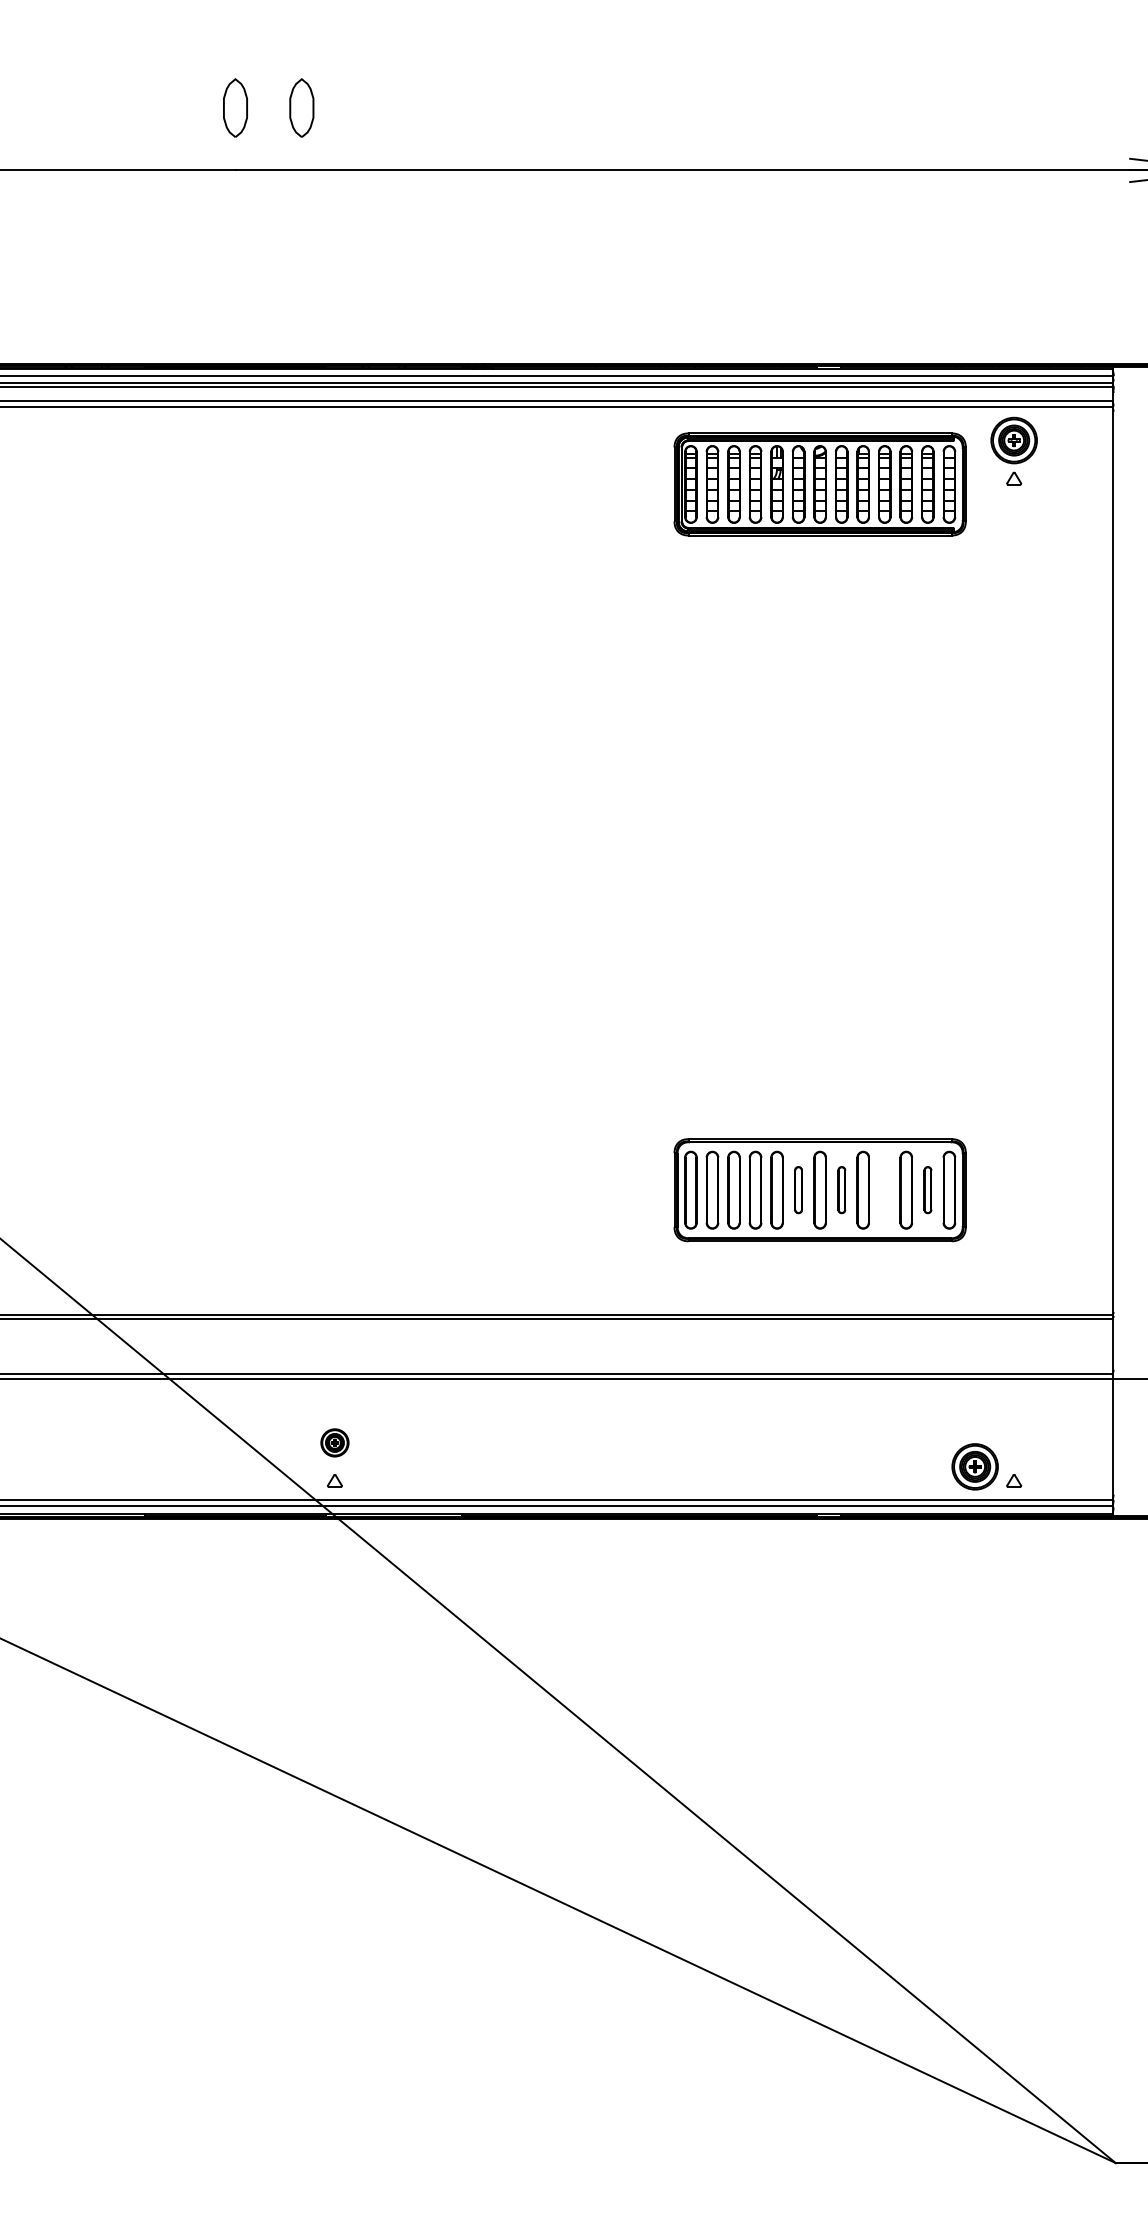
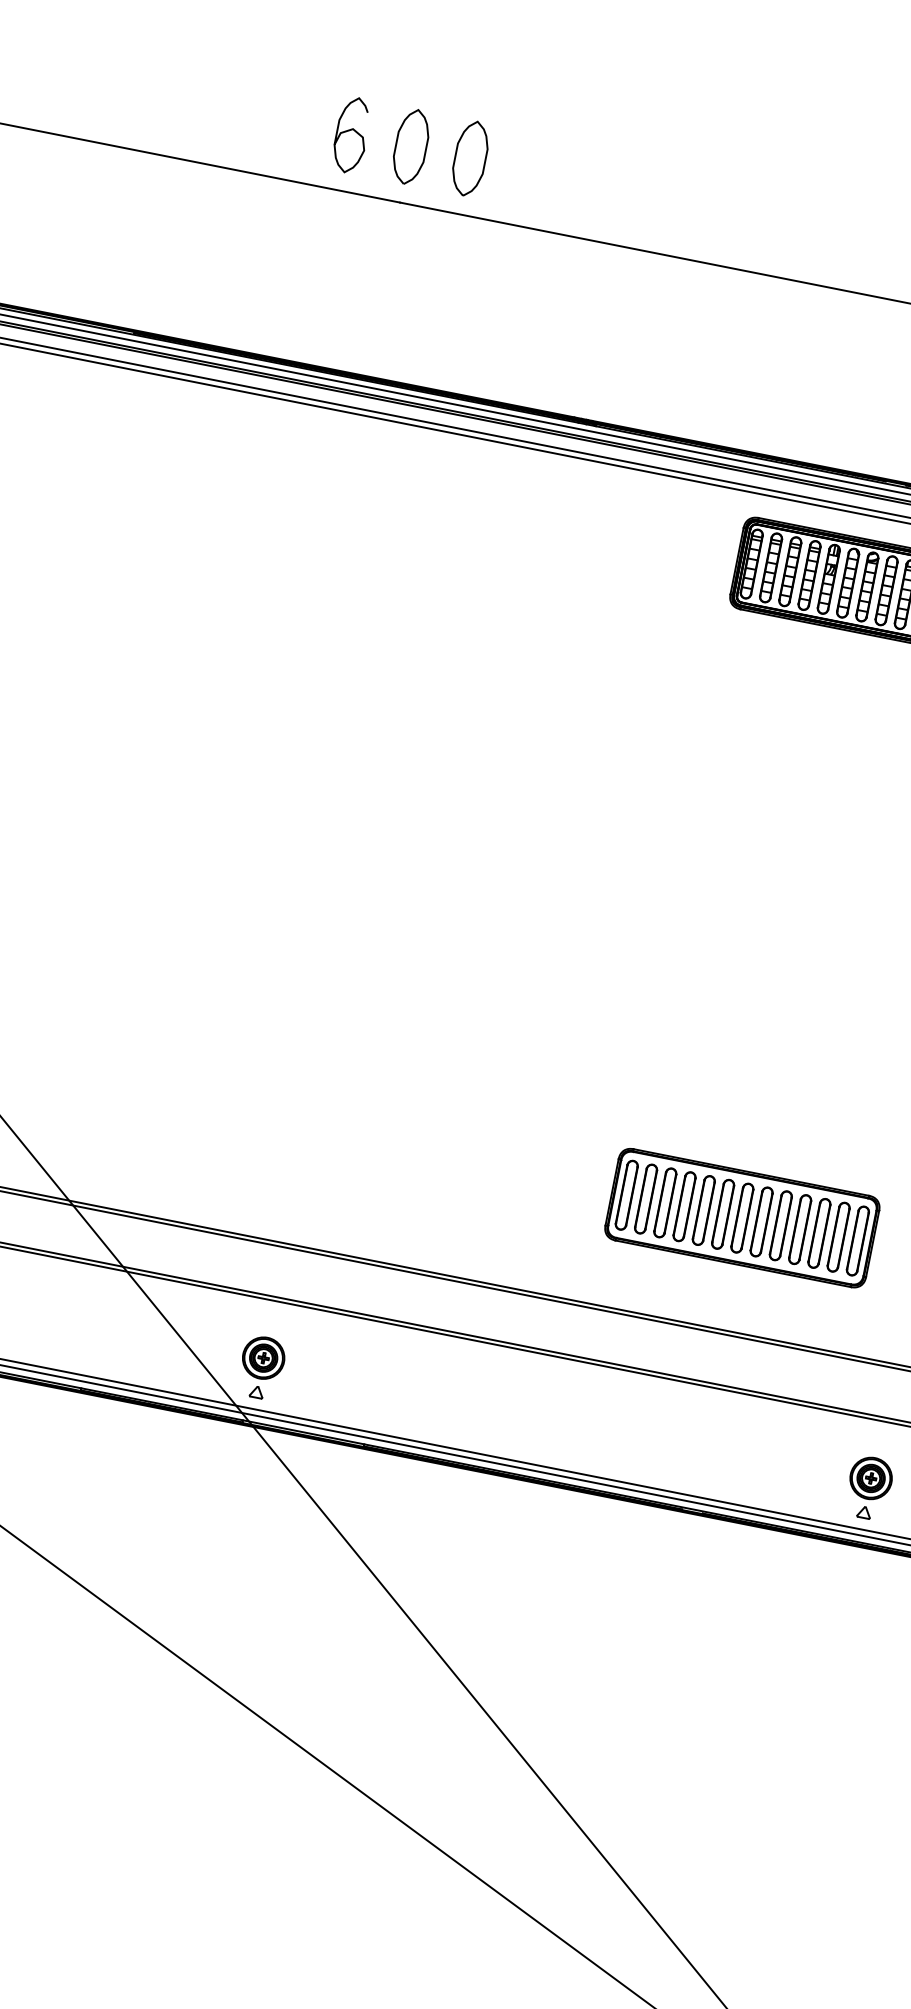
curve: (167, 103) -> (351, 130), added
part: (235, 107) -> (411, 146), size x1.43
part: (301, 107) -> (470, 157), size x1.43
part: (798, 1189) -> (723, 1213), size x1.67
part: (841, 1189) -> (761, 1221), size x1.67
part: (884, 1189) -> (800, 1228), added
part: (927, 1189) -> (838, 1236), size x1.67
part: (334, 1442) -> (263, 1357), size x1.67
part: (974, 1466) -> (870, 1478), moved

